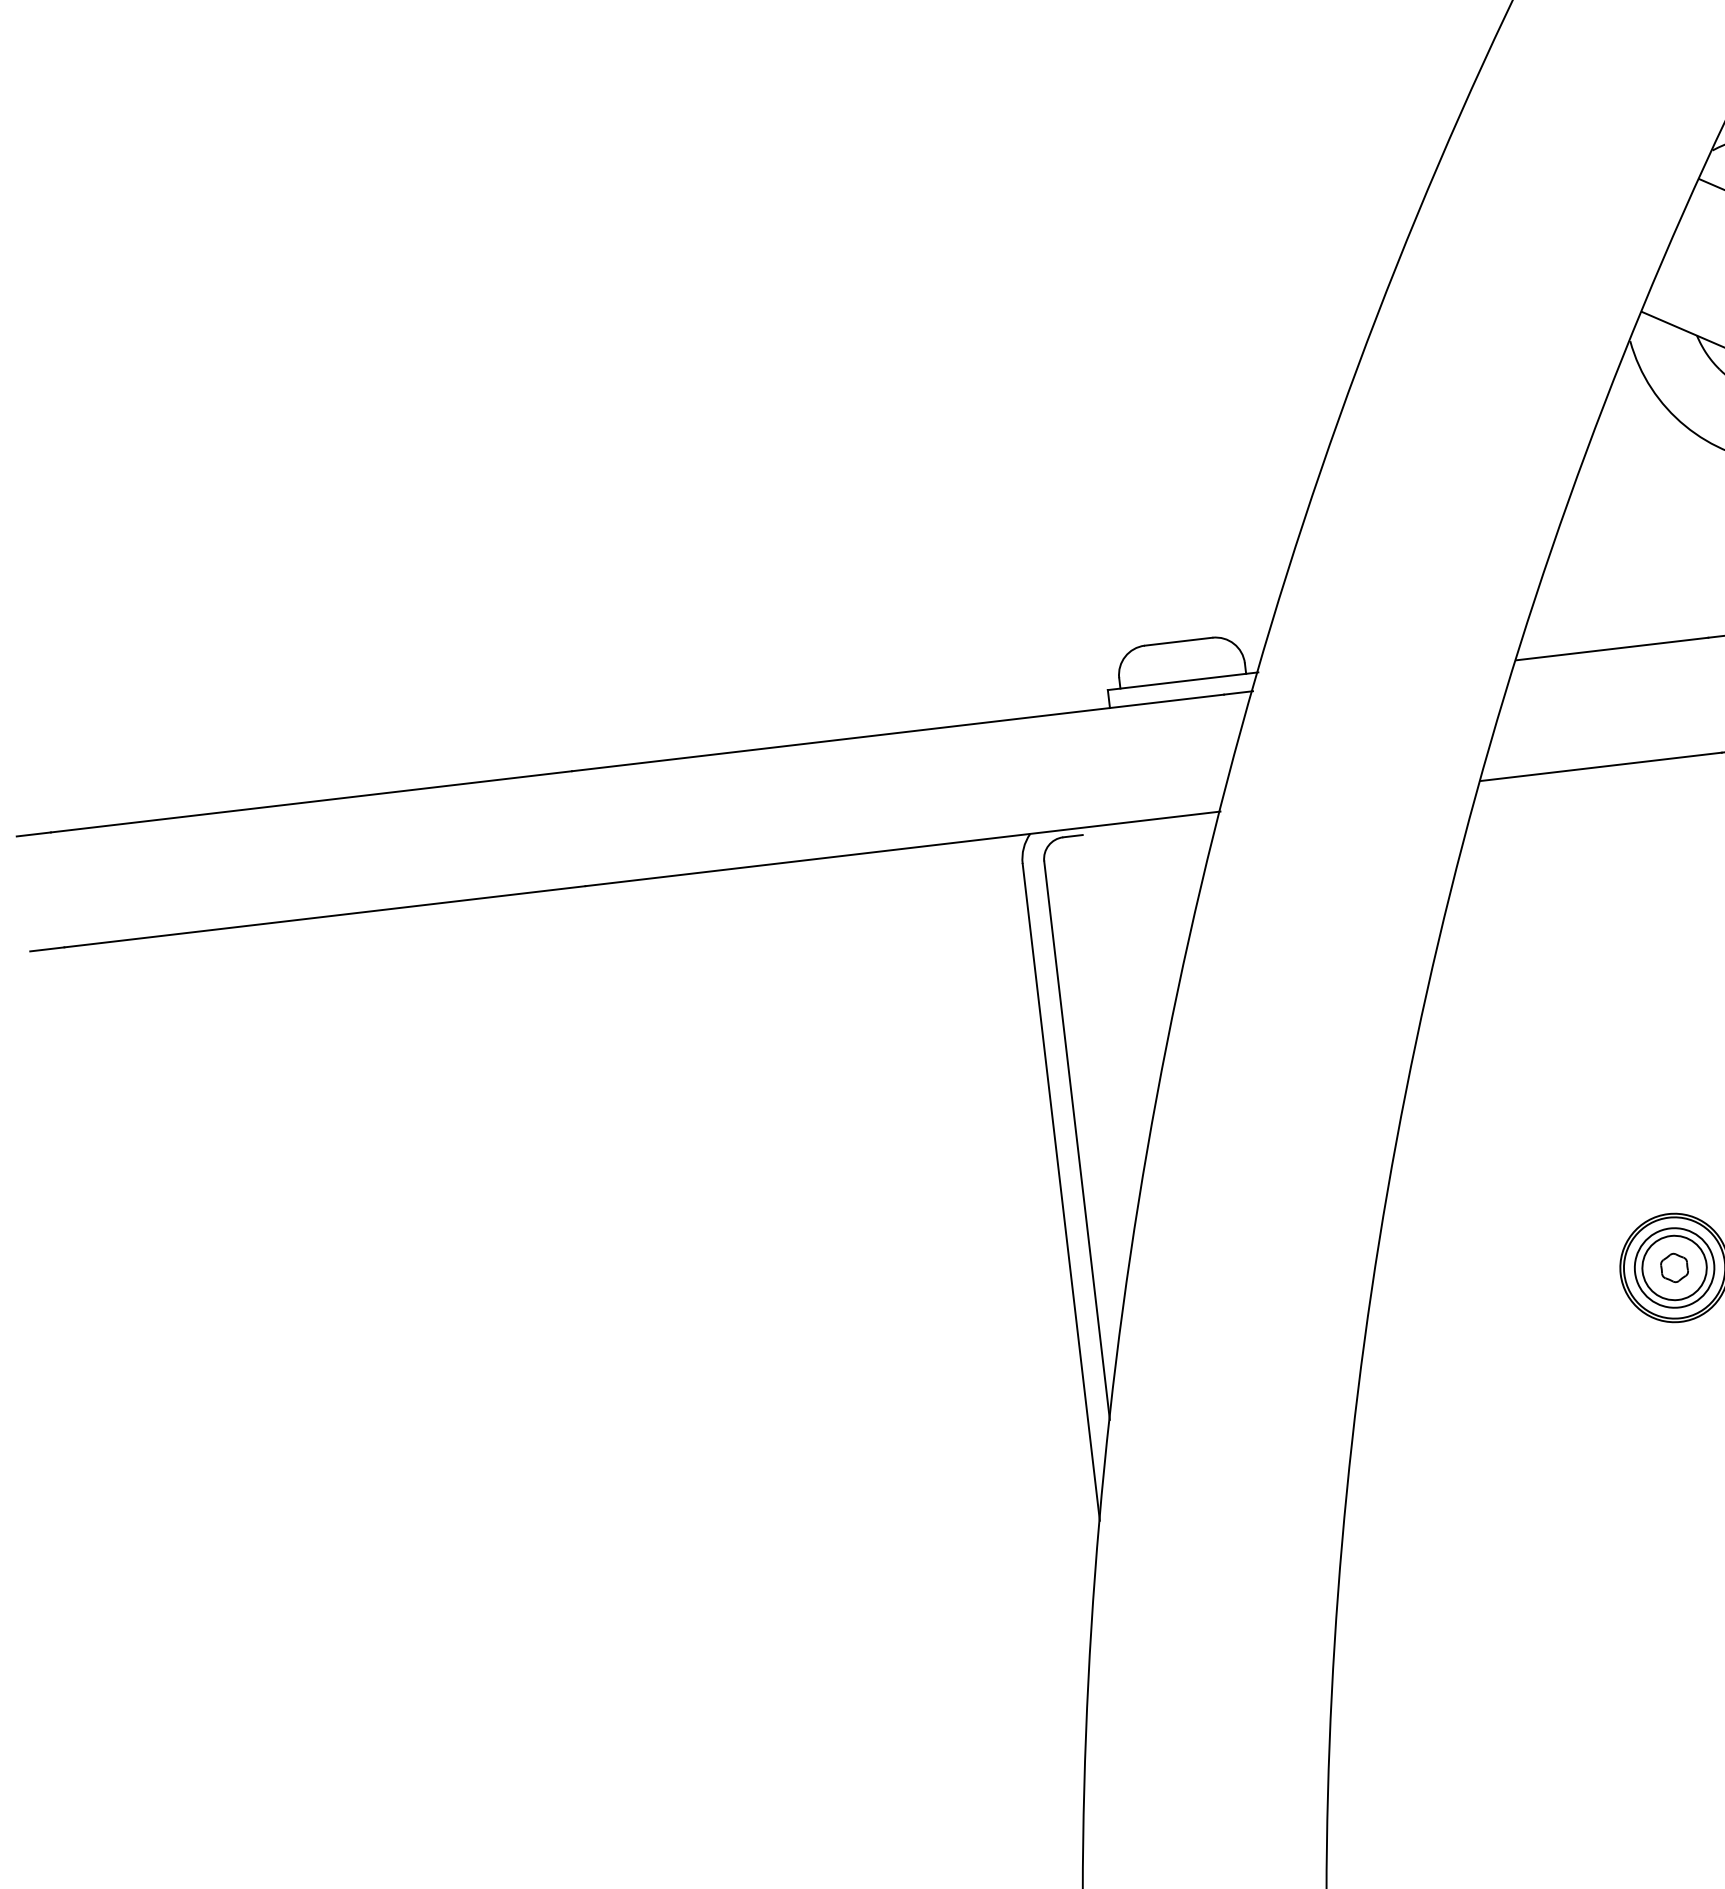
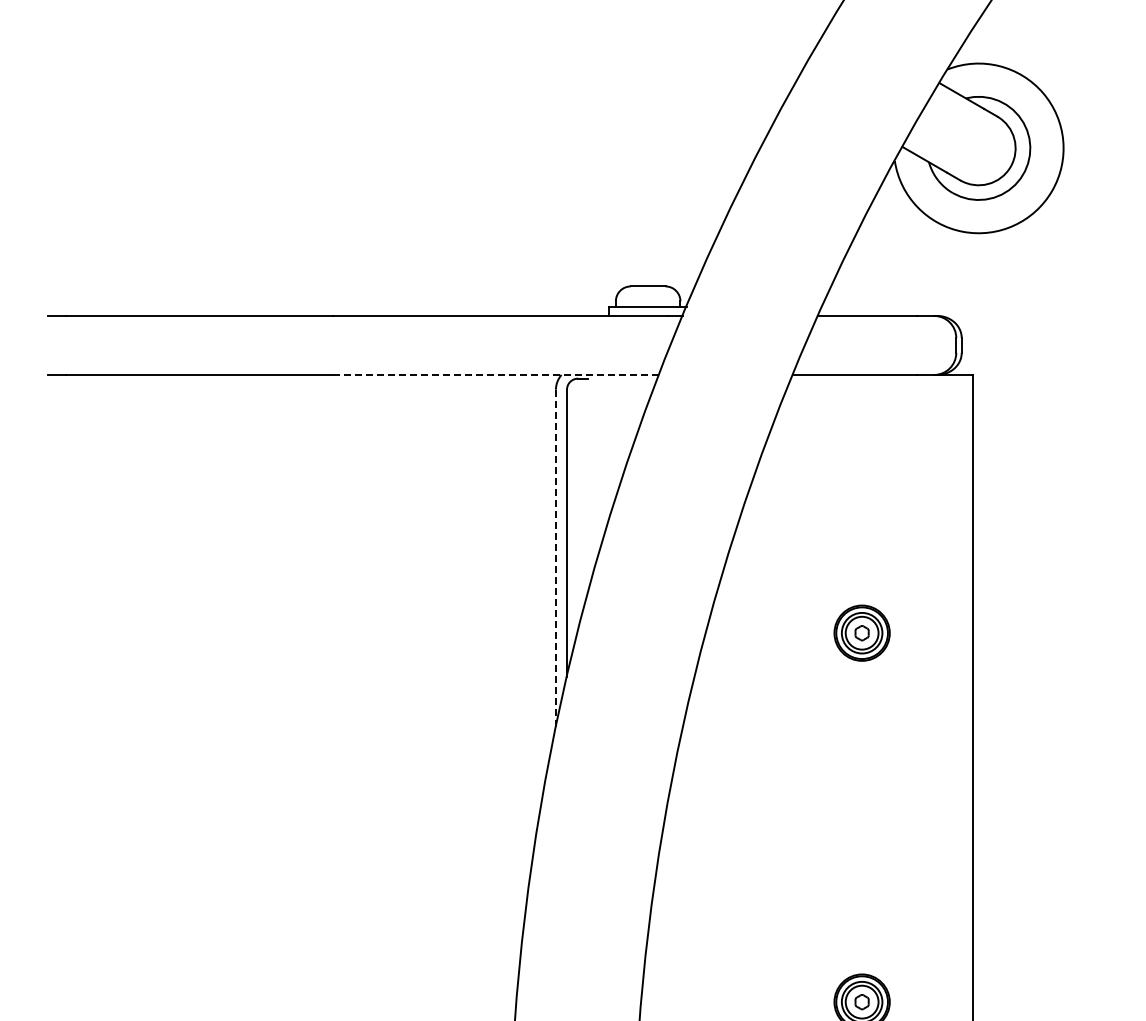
line: (901, 848) -> (495, 374), solid -> dashed
line: (1060, 1192) -> (555, 558), solid -> dashed

